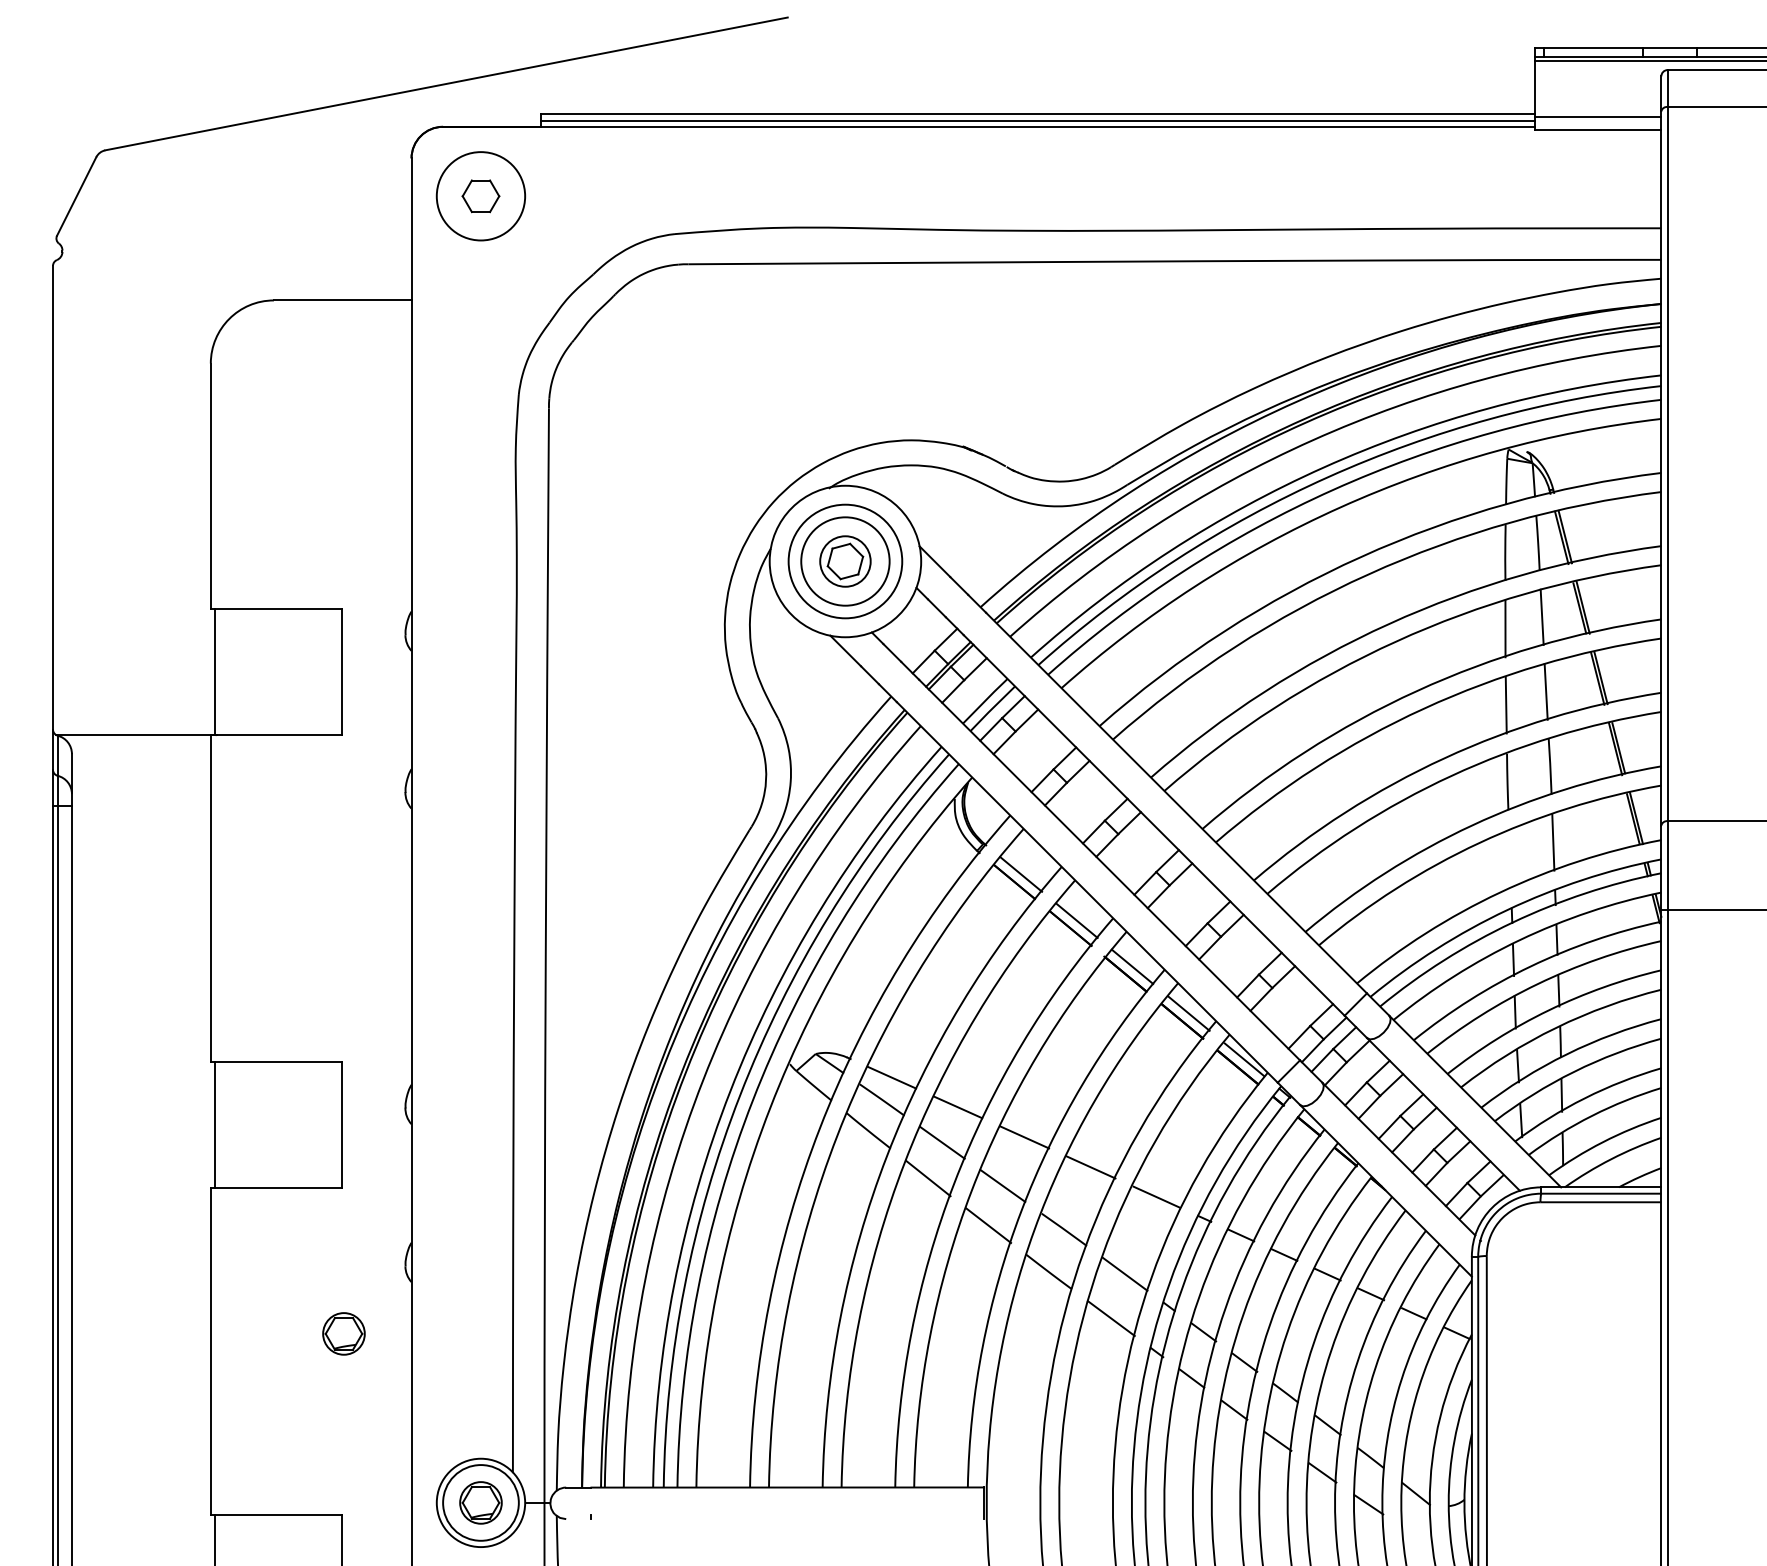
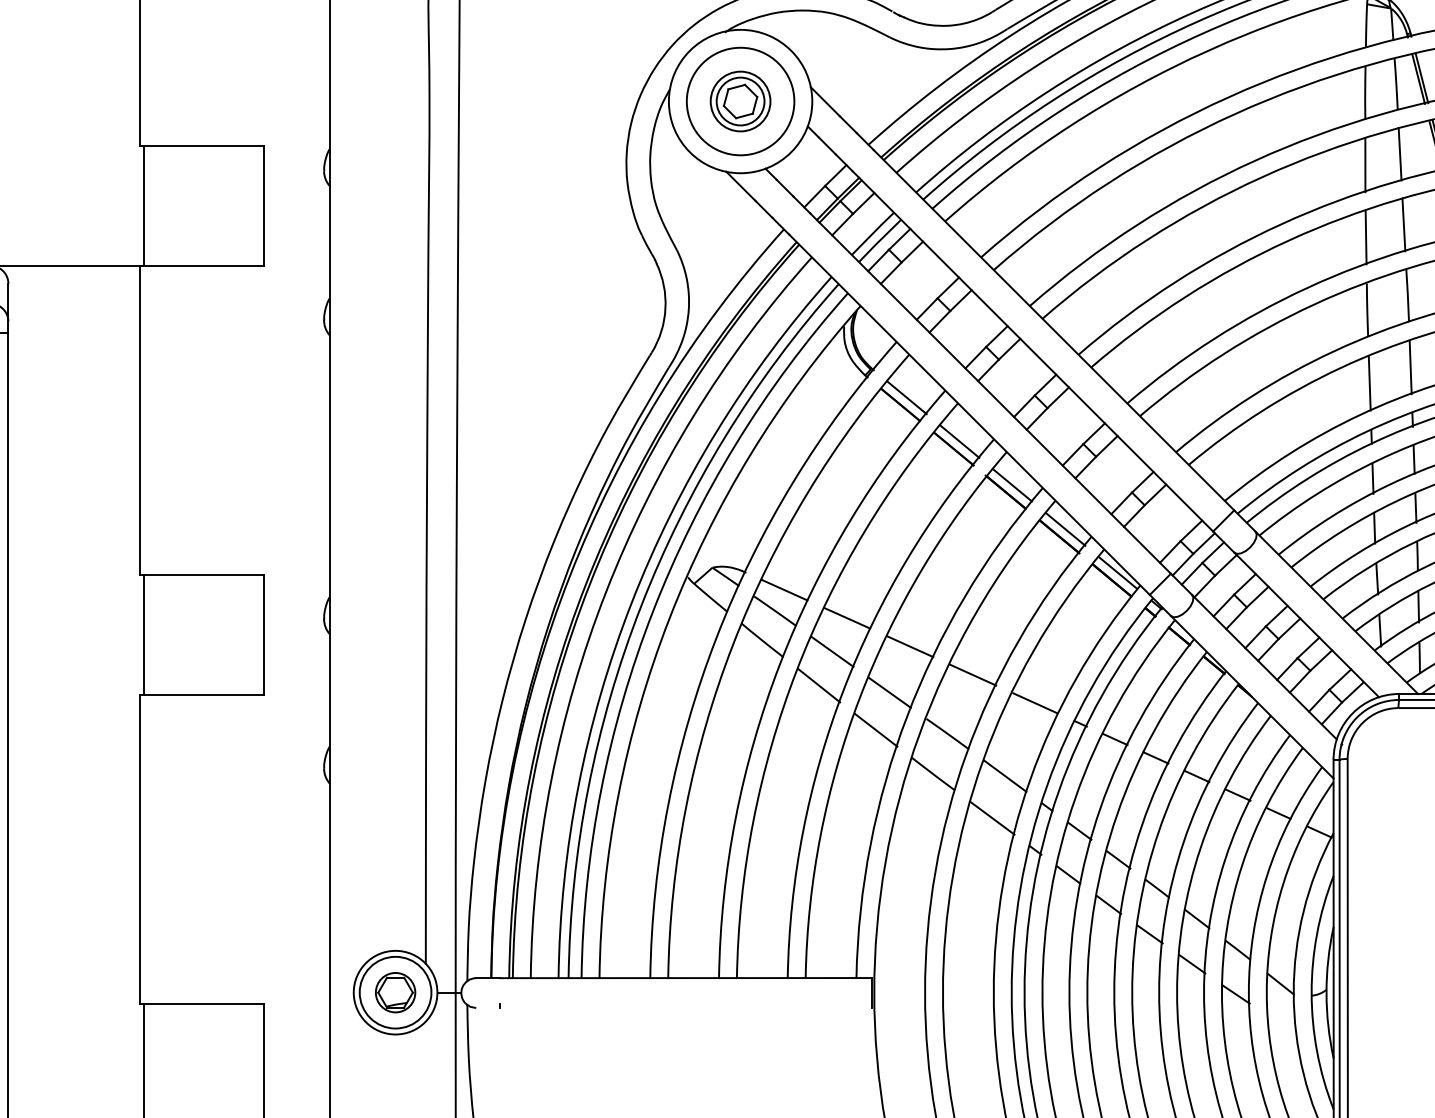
circle: (845, 561) -> (740, 101), size x0.71
line: (1510, 858) -> (1370, 382), added
part: (343, 1333) -> (265, 832), removed

